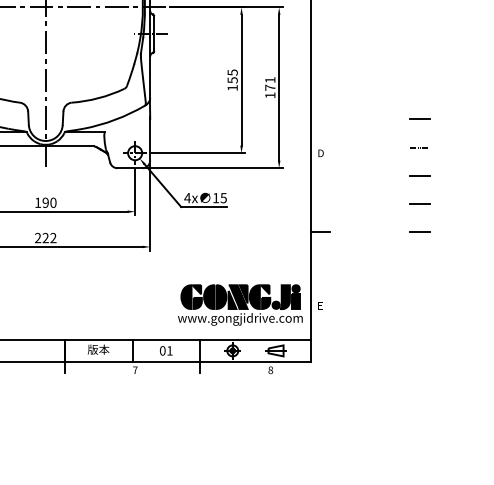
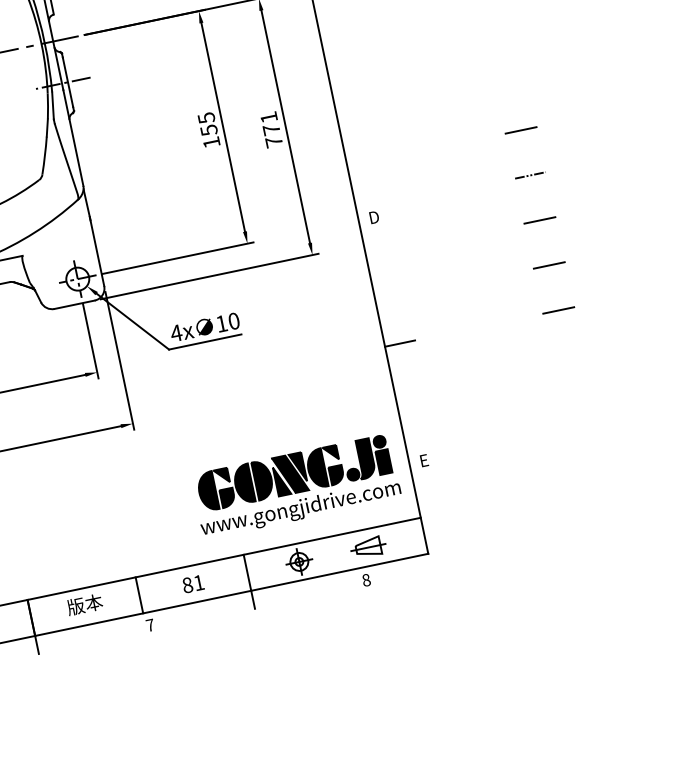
text: (270, 95) -> (274, 141), 171 -> 771
text: (223, 198) -> (233, 321), 15 -> 10
text: (162, 350) -> (187, 584), 01 -> 81

